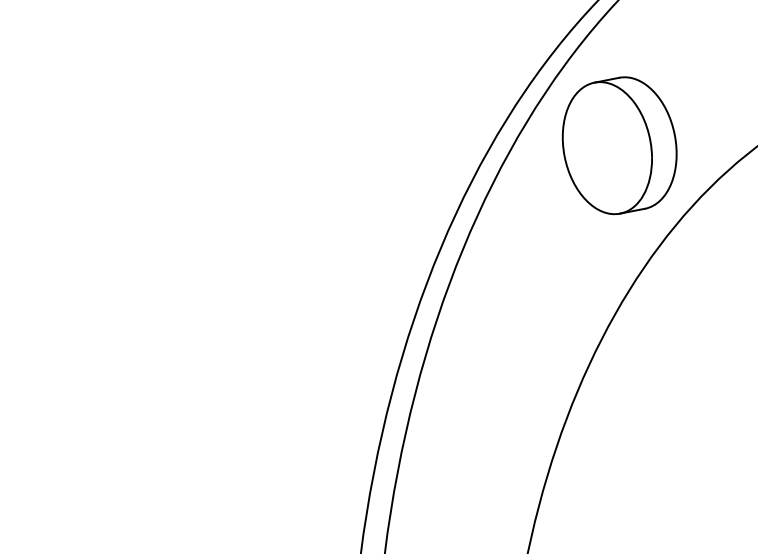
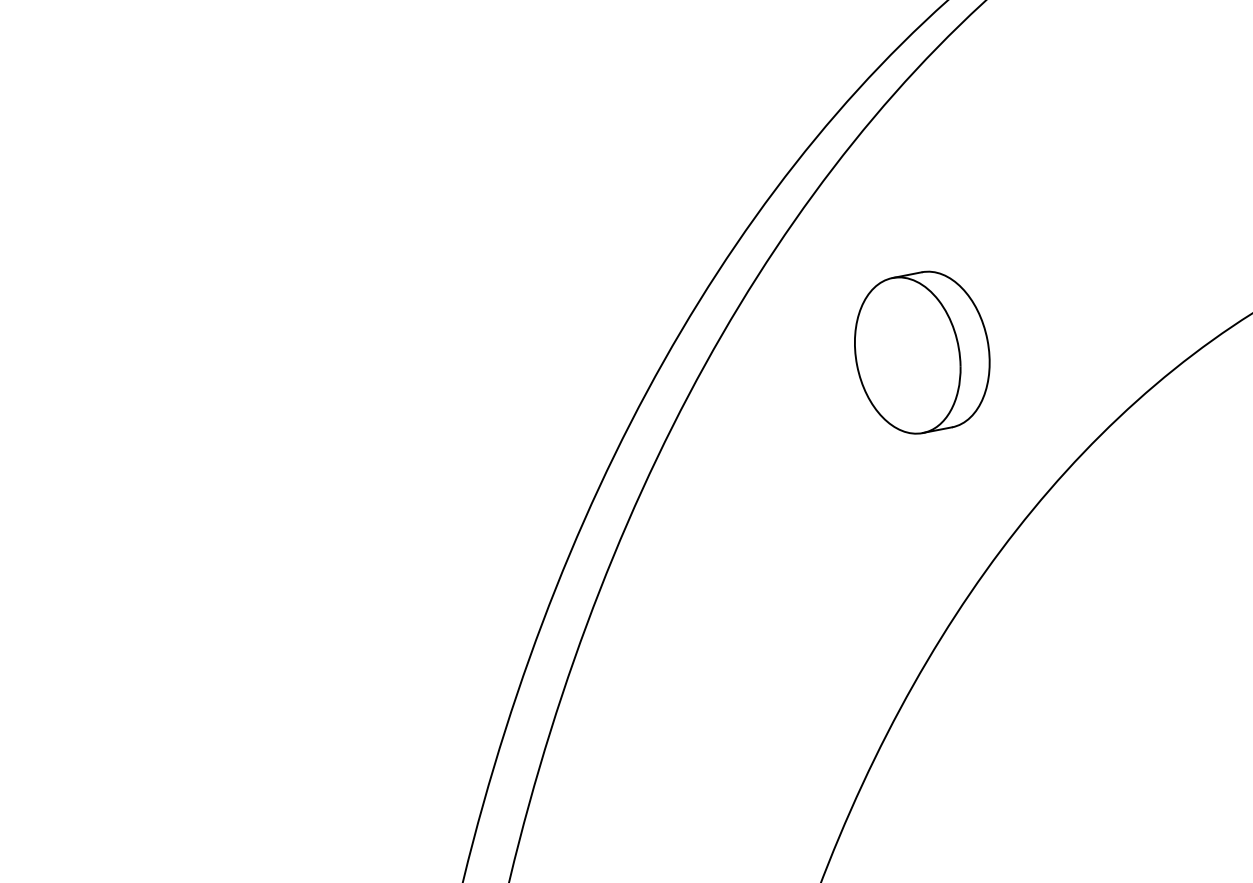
part: (619, 145) -> (922, 352), size x0.6

